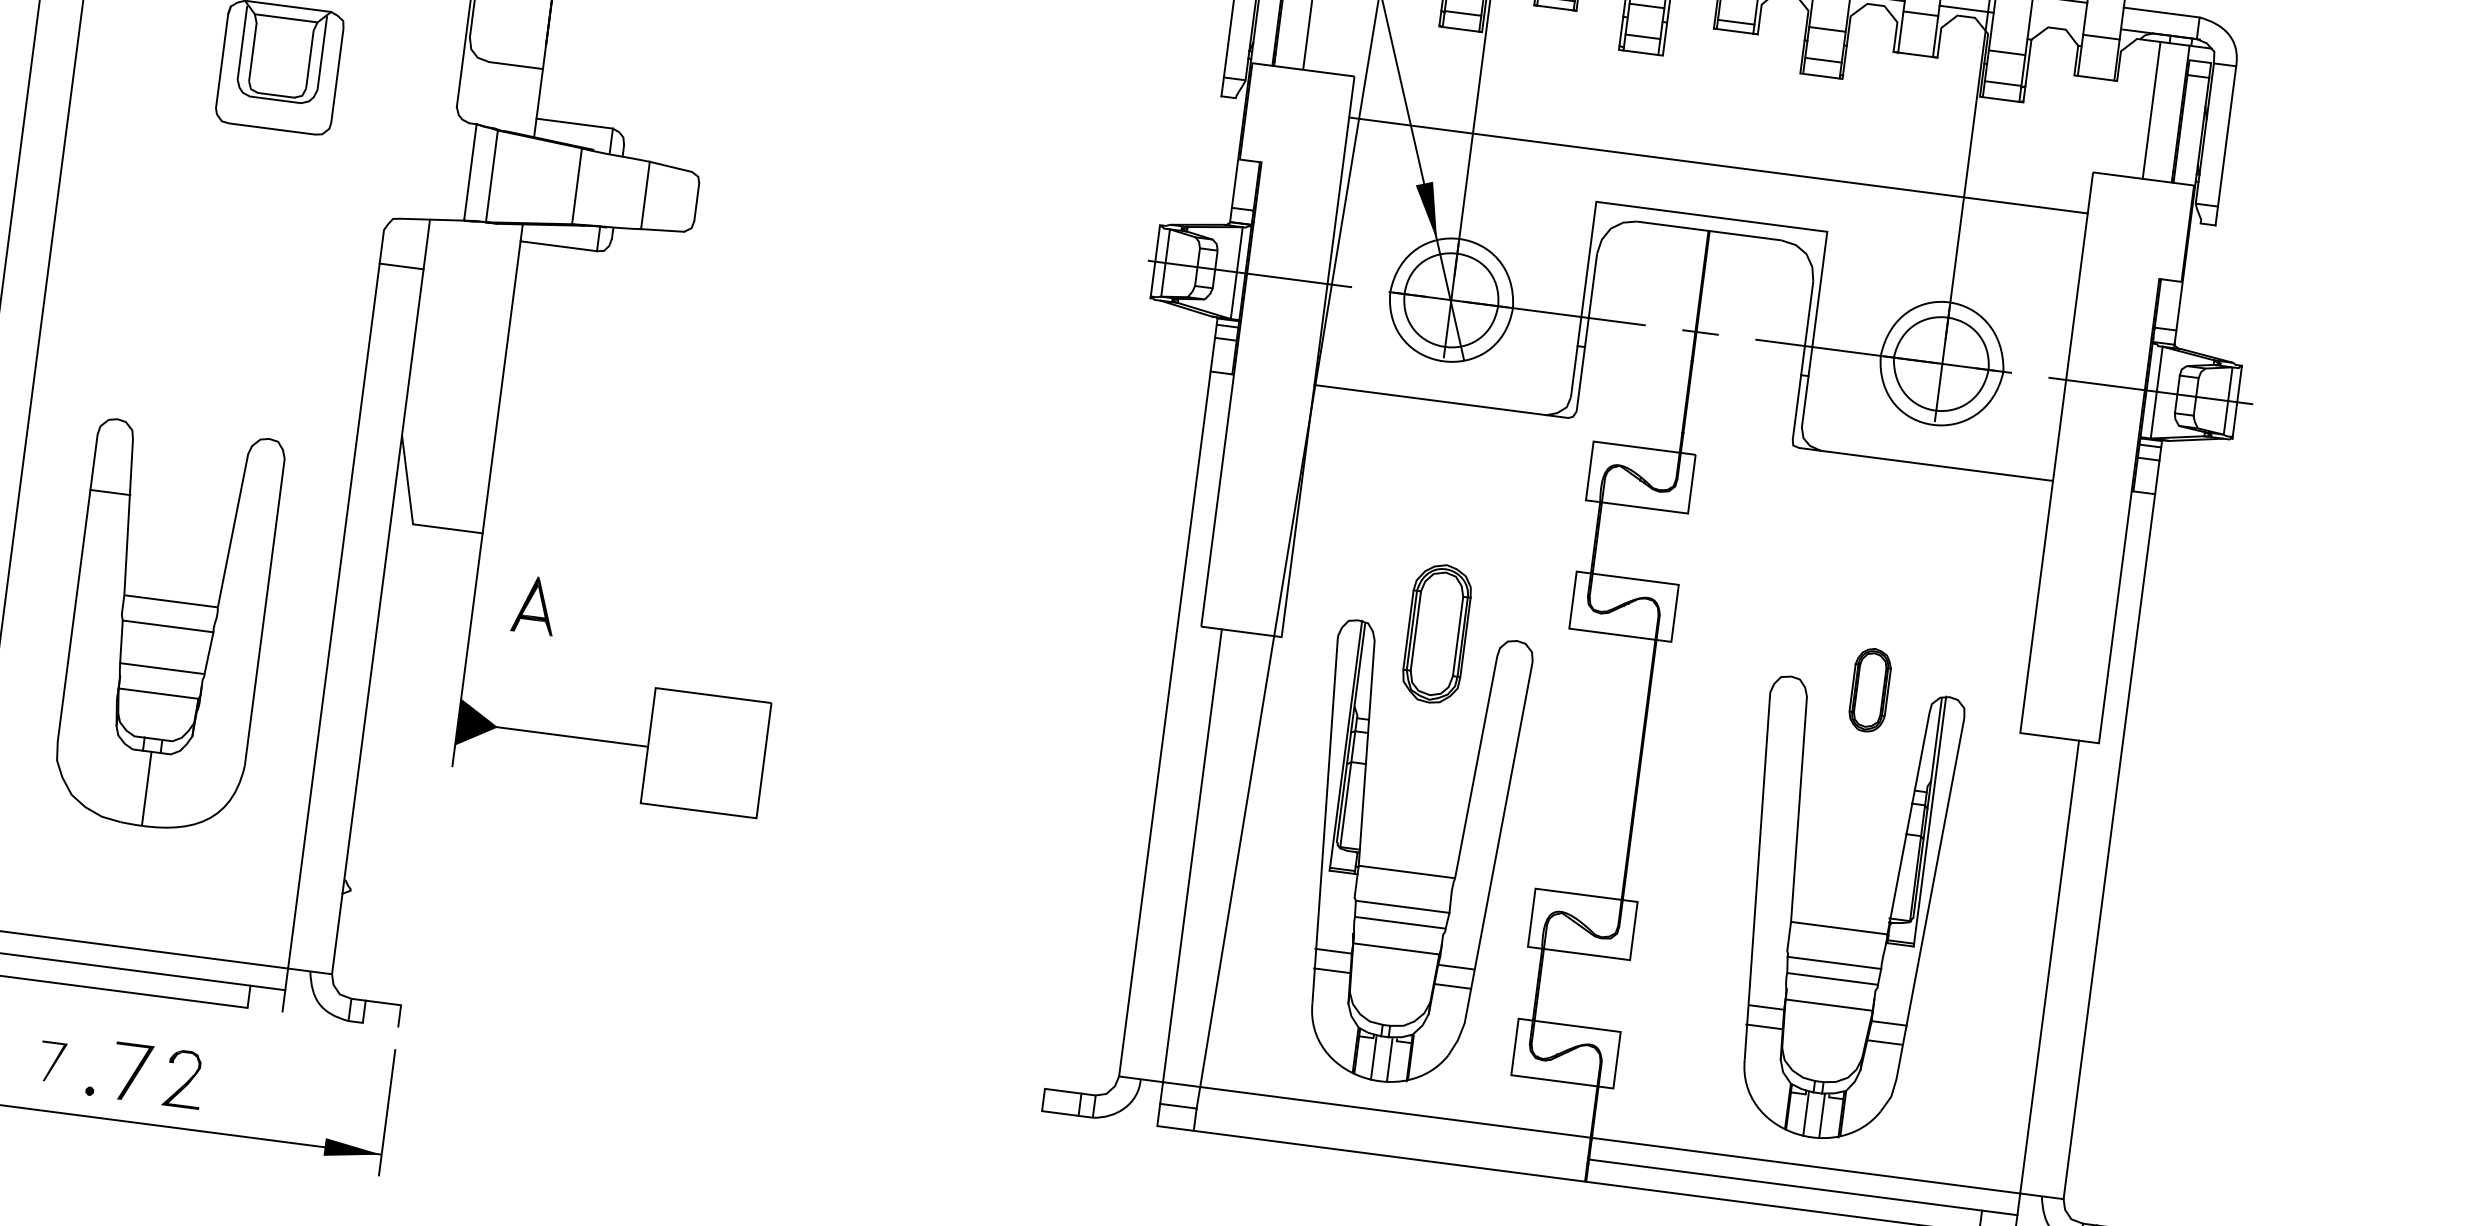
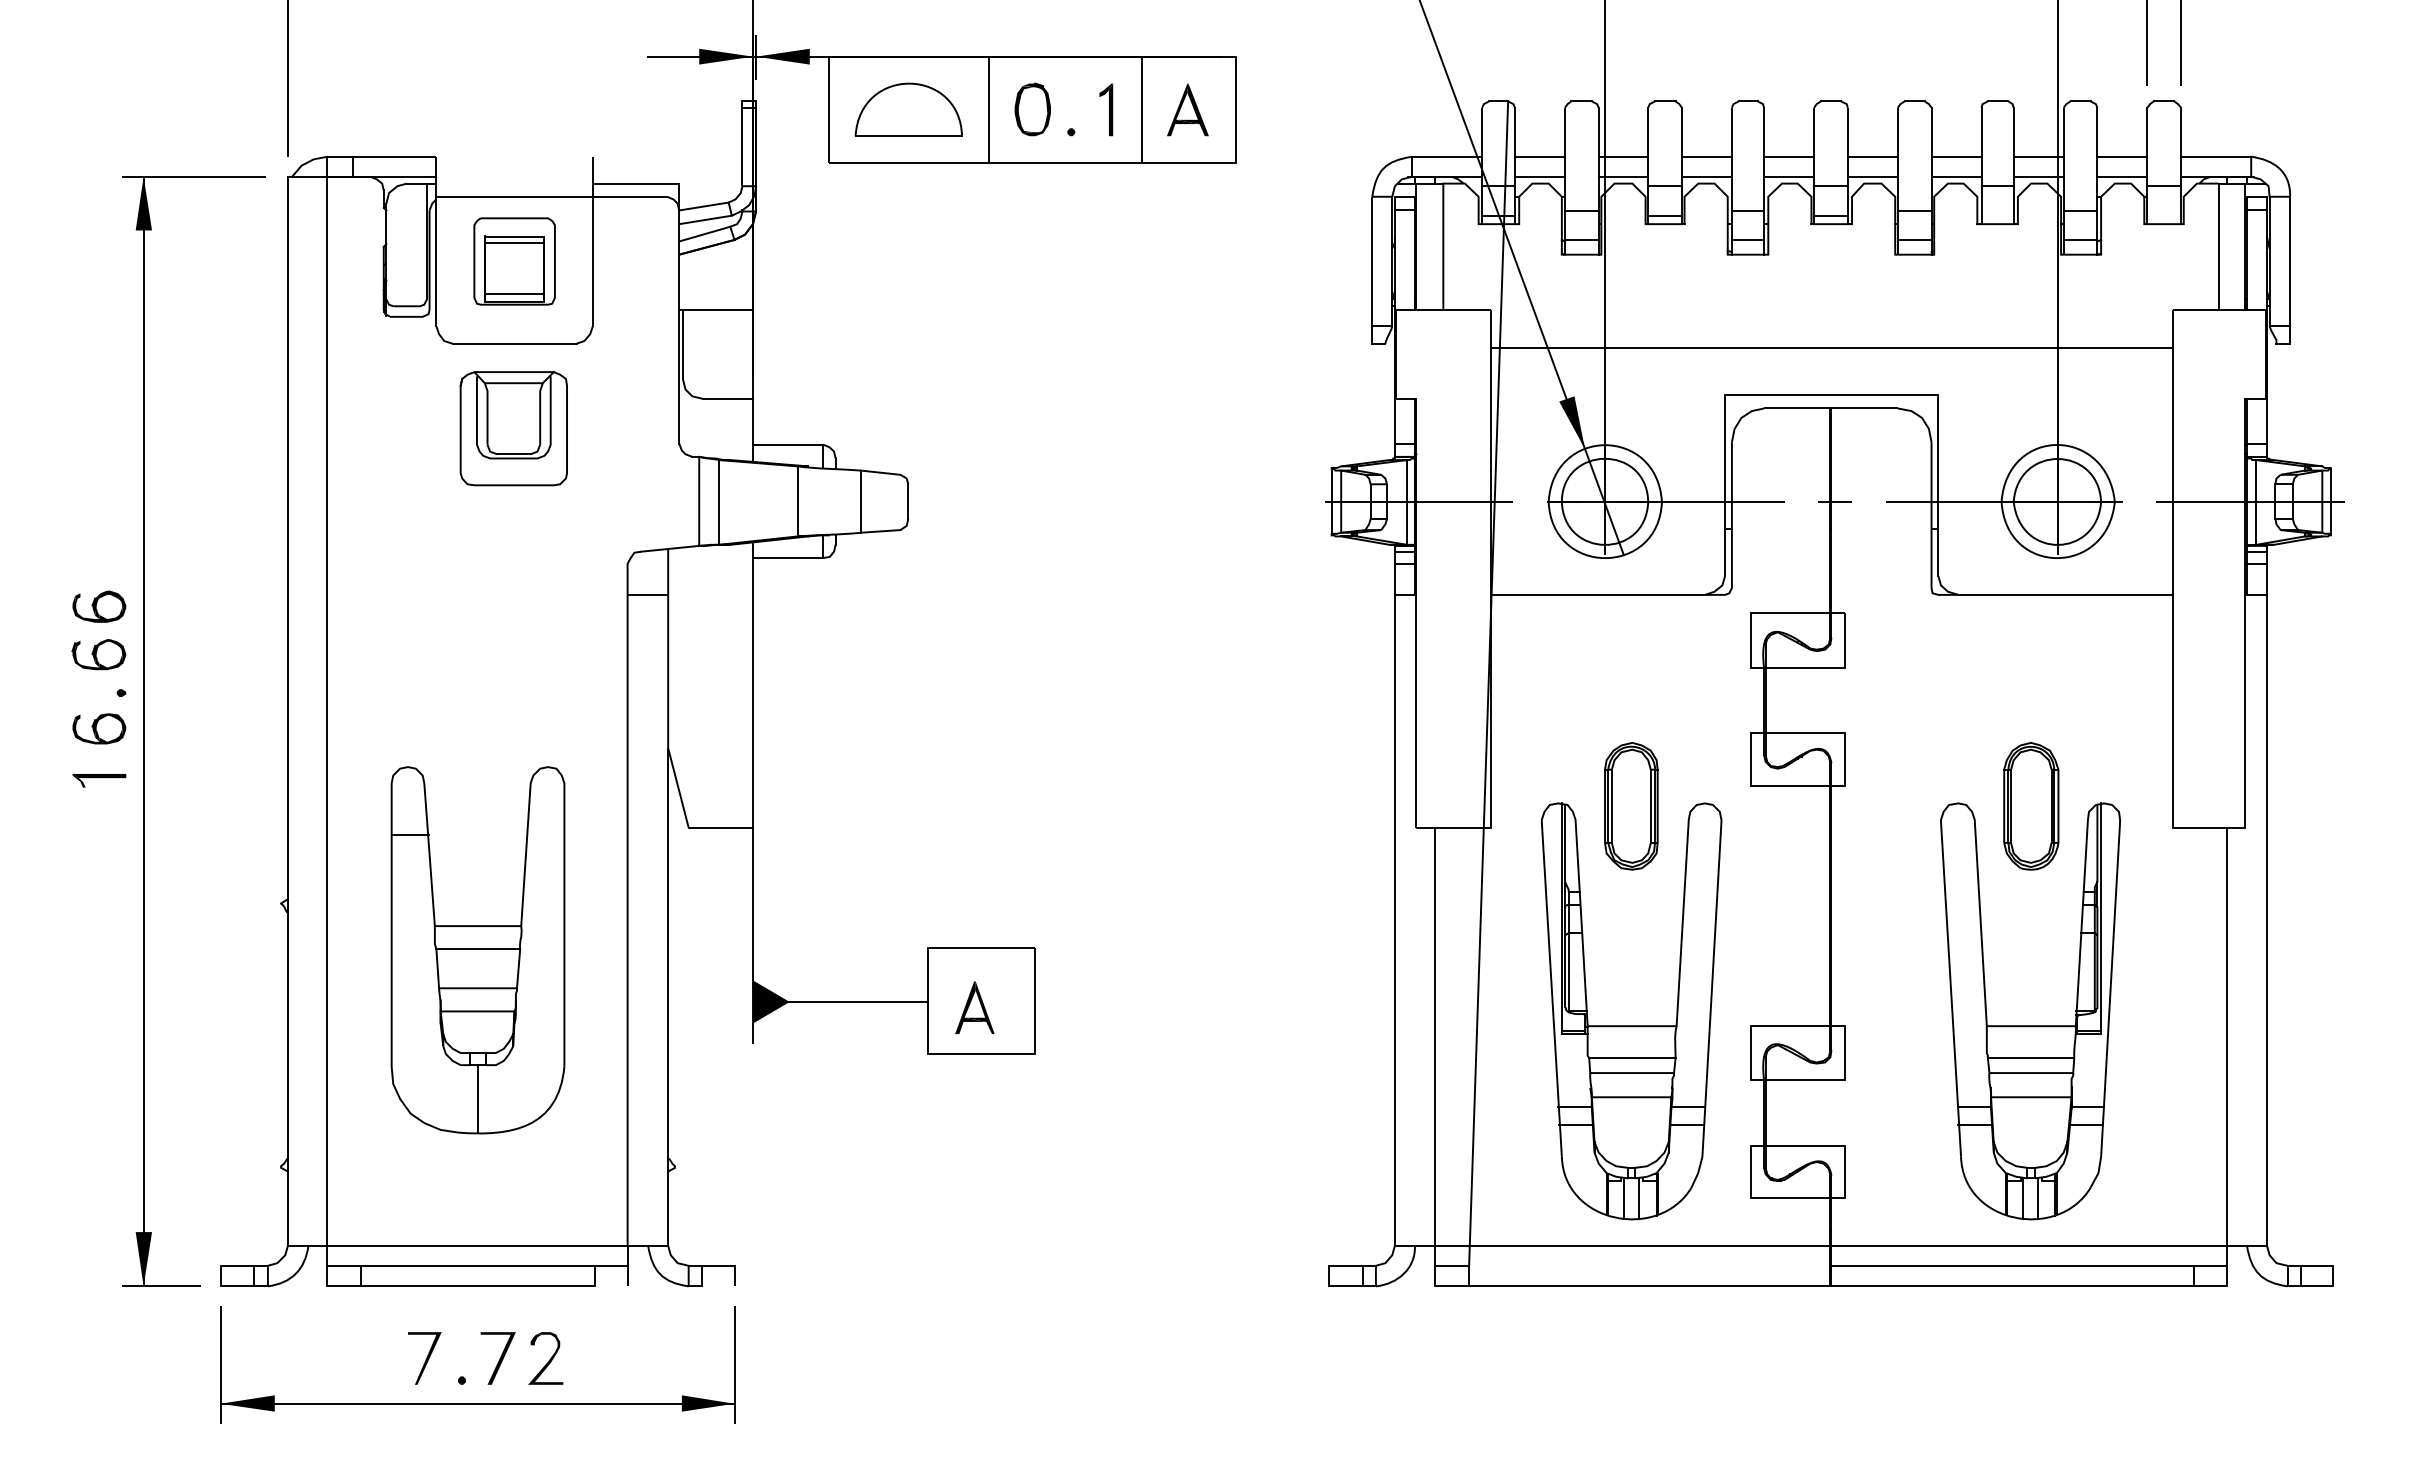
line: (2057, 20) -> (2122, 176), added
part: (534, 604) -> (974, 1007), moved
part: (1870, 690) -> (2031, 806), size x1.67
part: (52, 1062) -> (424, 1358), size x1.43

